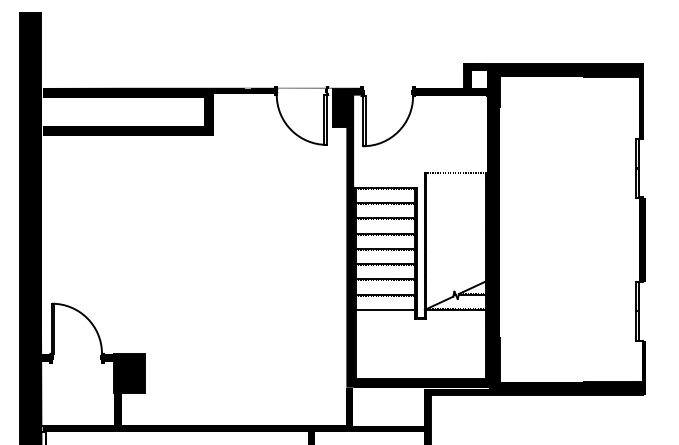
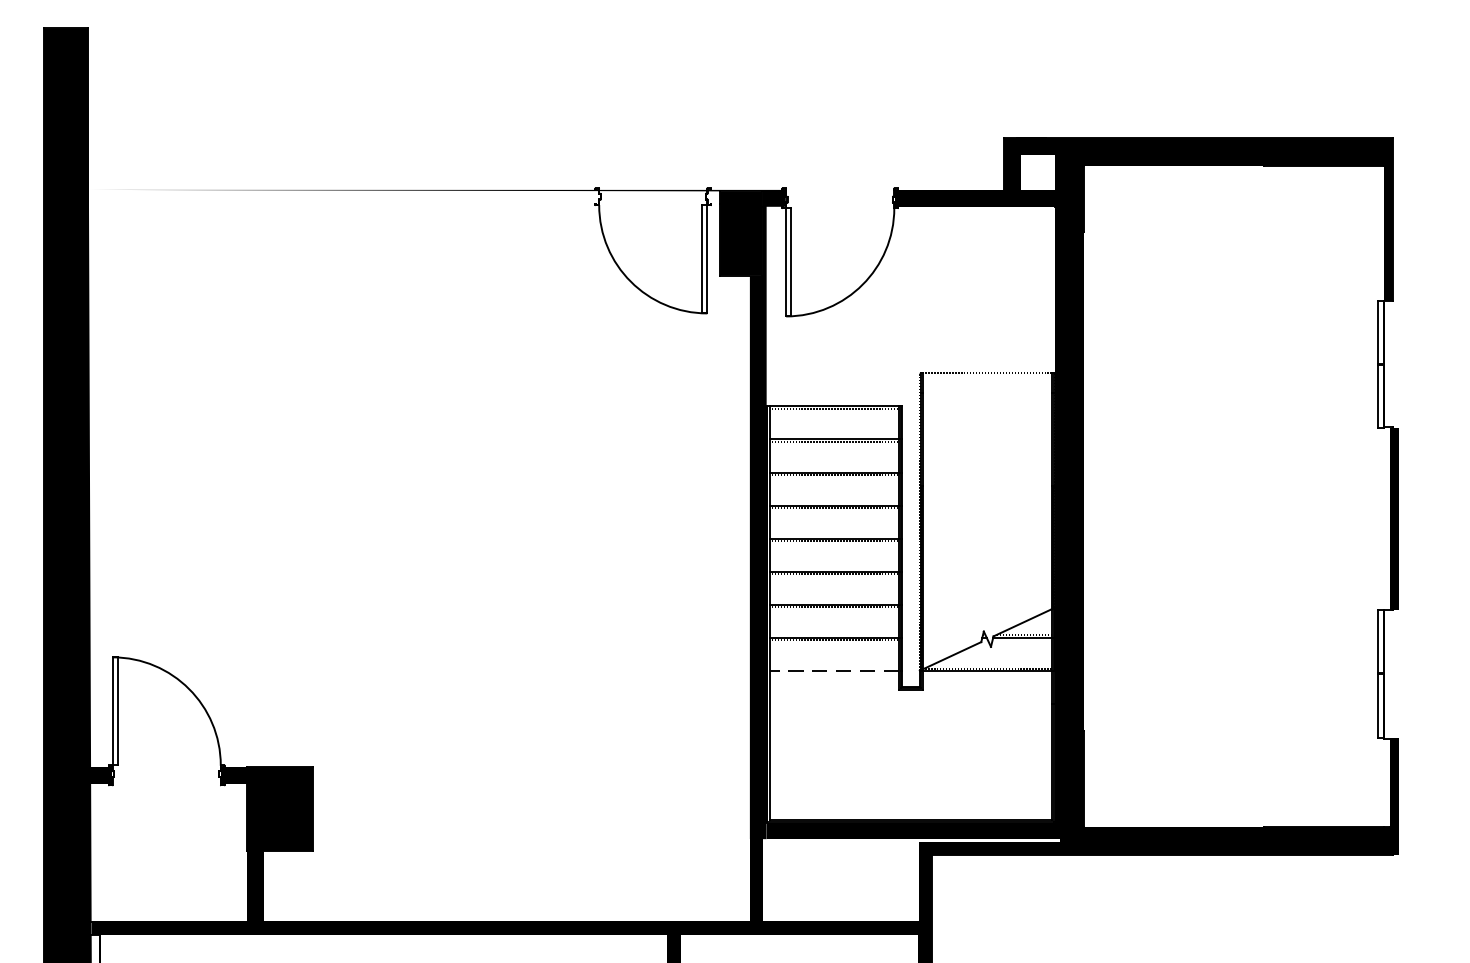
fill: (159, 111) -> (345, 241), removed
fill: (641, 239) -> (1388, 518), removed
line: (385, 309) -> (834, 669), solid -> dashed

